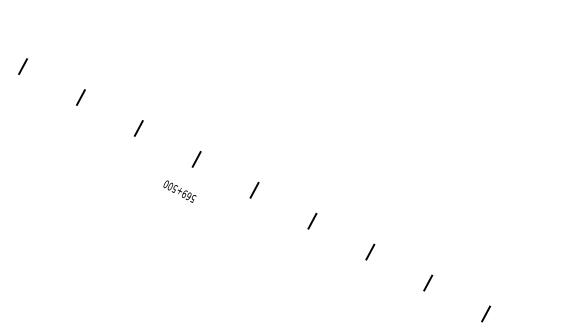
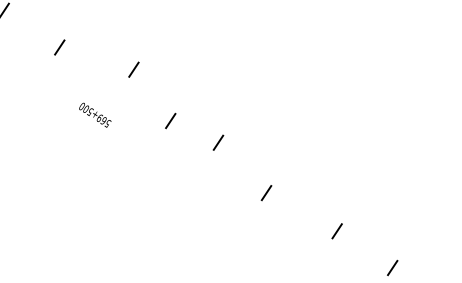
line: (196, 159) -> (133, 69), moved
line: (312, 220) -> (218, 142), moved
line: (370, 251) -> (266, 192), moved

